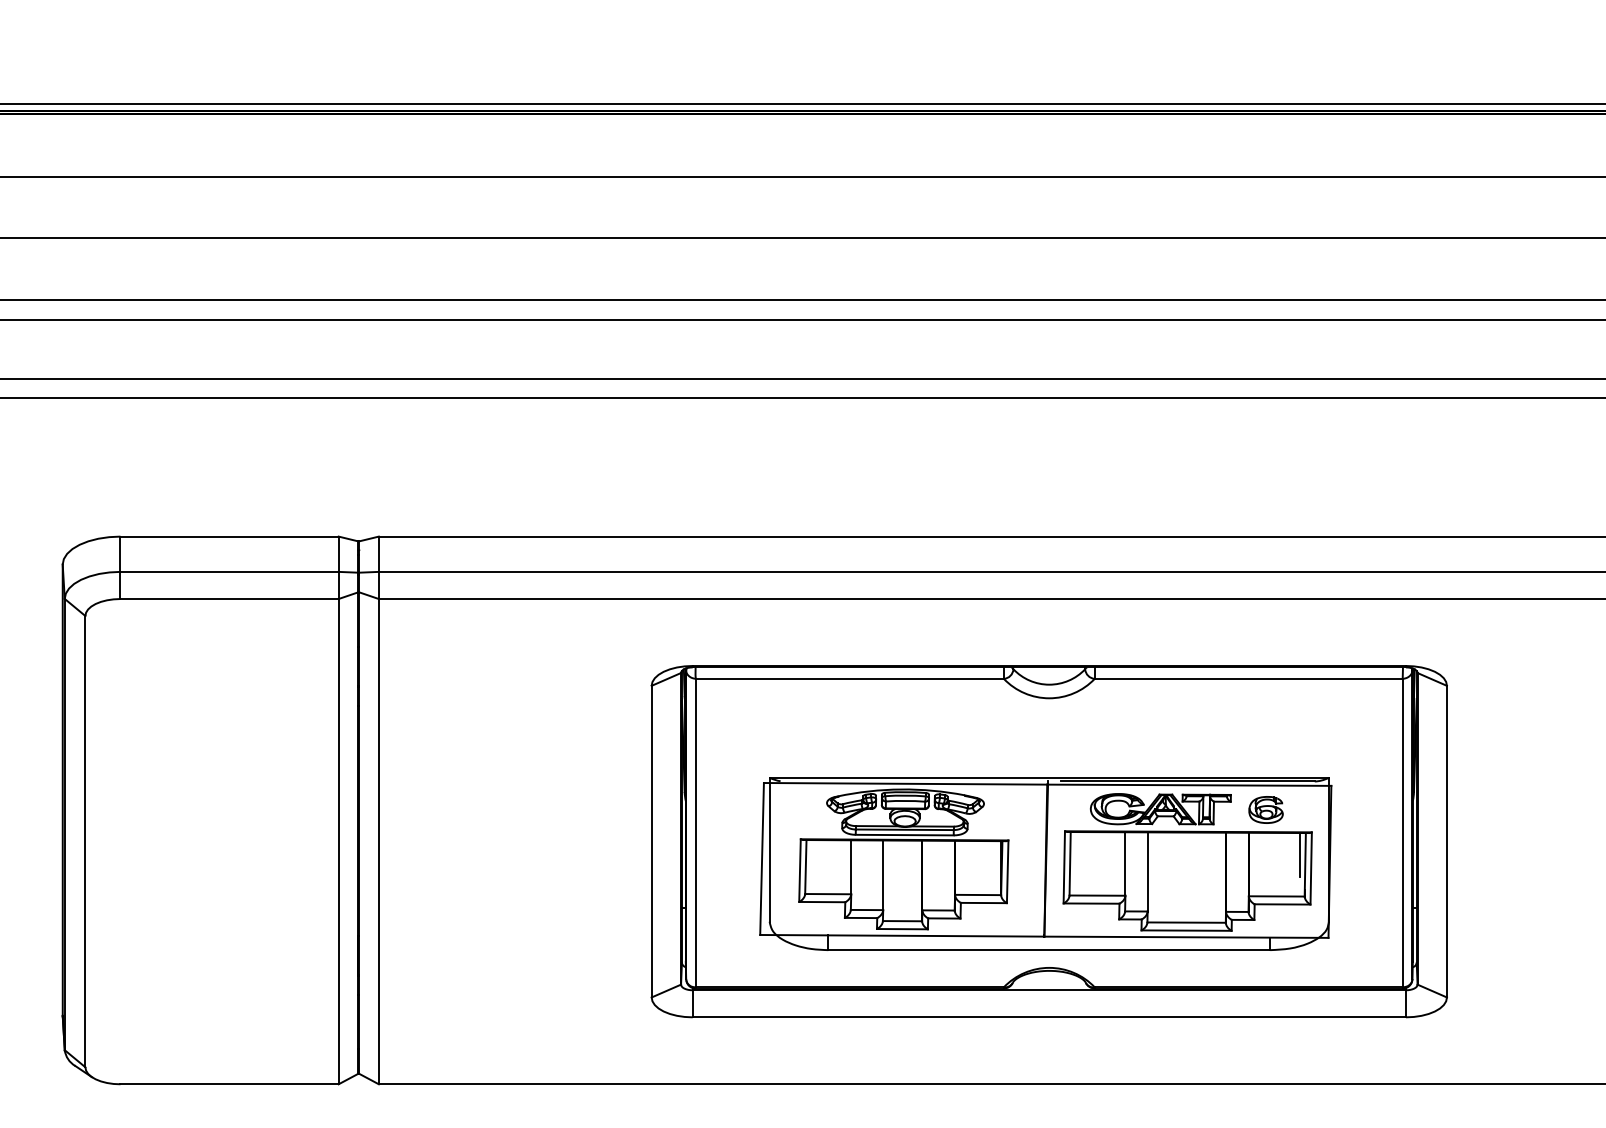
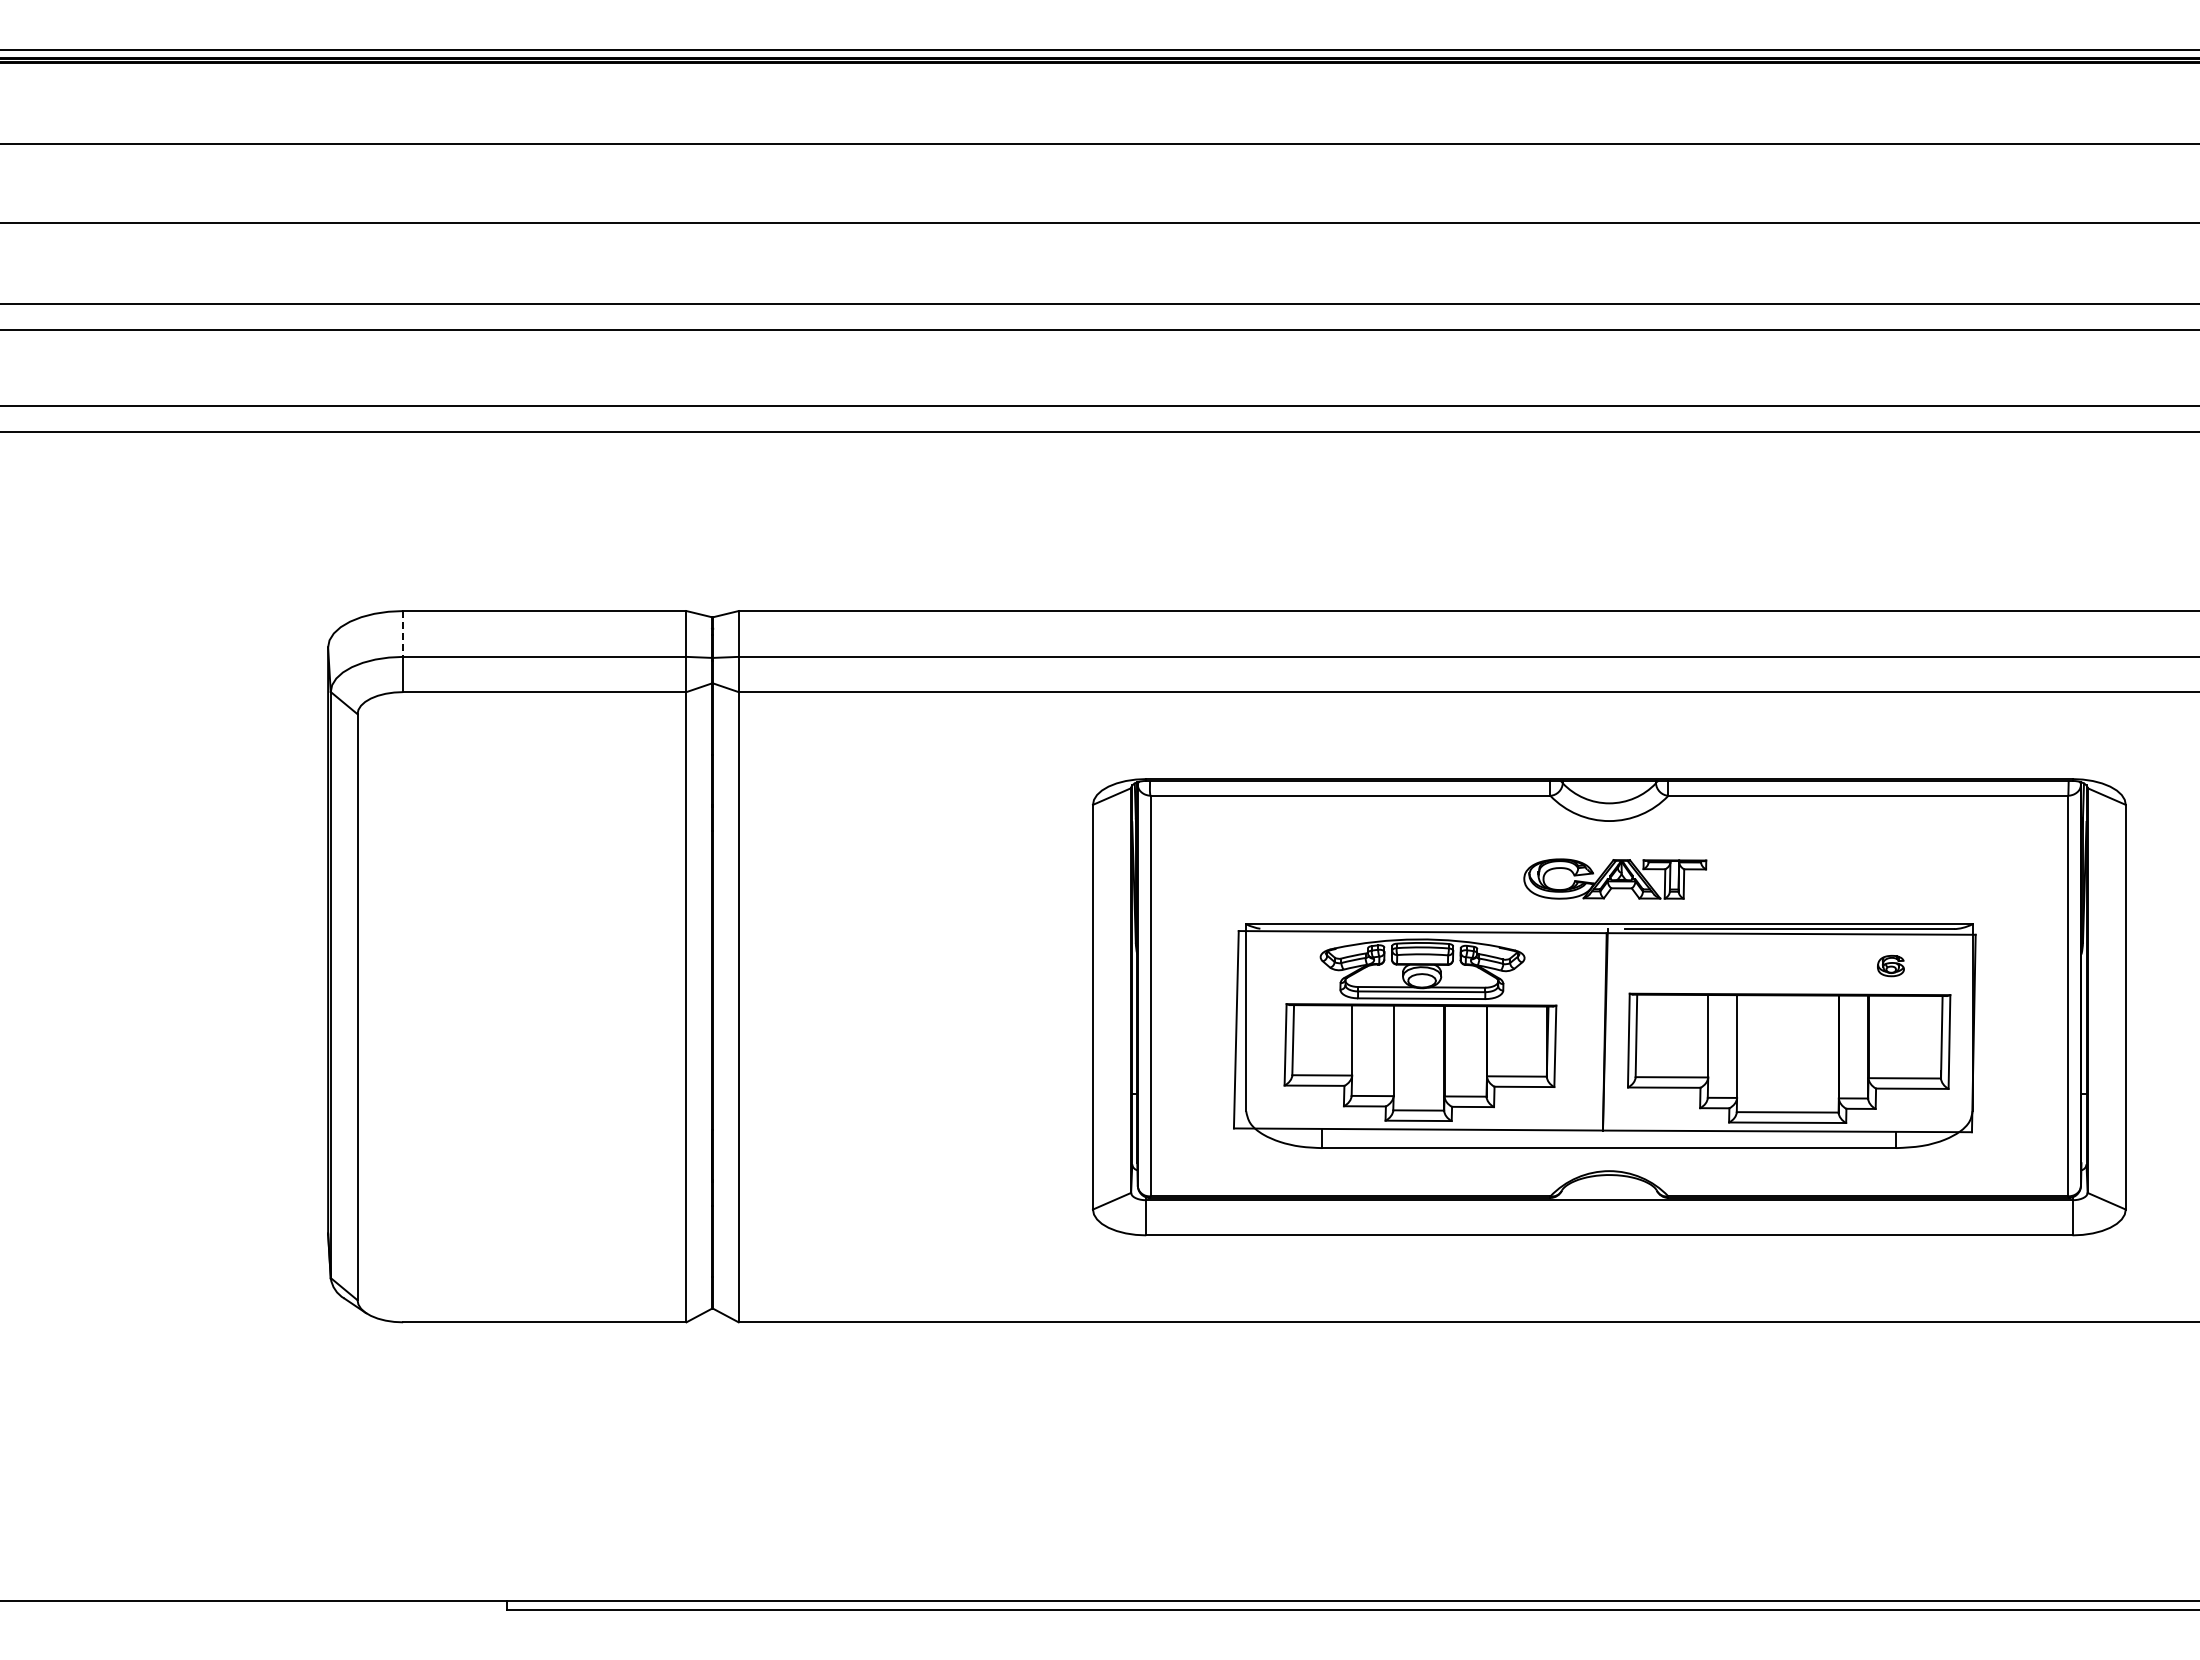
line: (120, 553) -> (403, 633), solid -> dashed
part: (1161, 808) -> (1615, 878), moved
part: (1265, 809) -> (1890, 965), size x0.6
line: (1299, 854) -> (1934, 1024), removed

